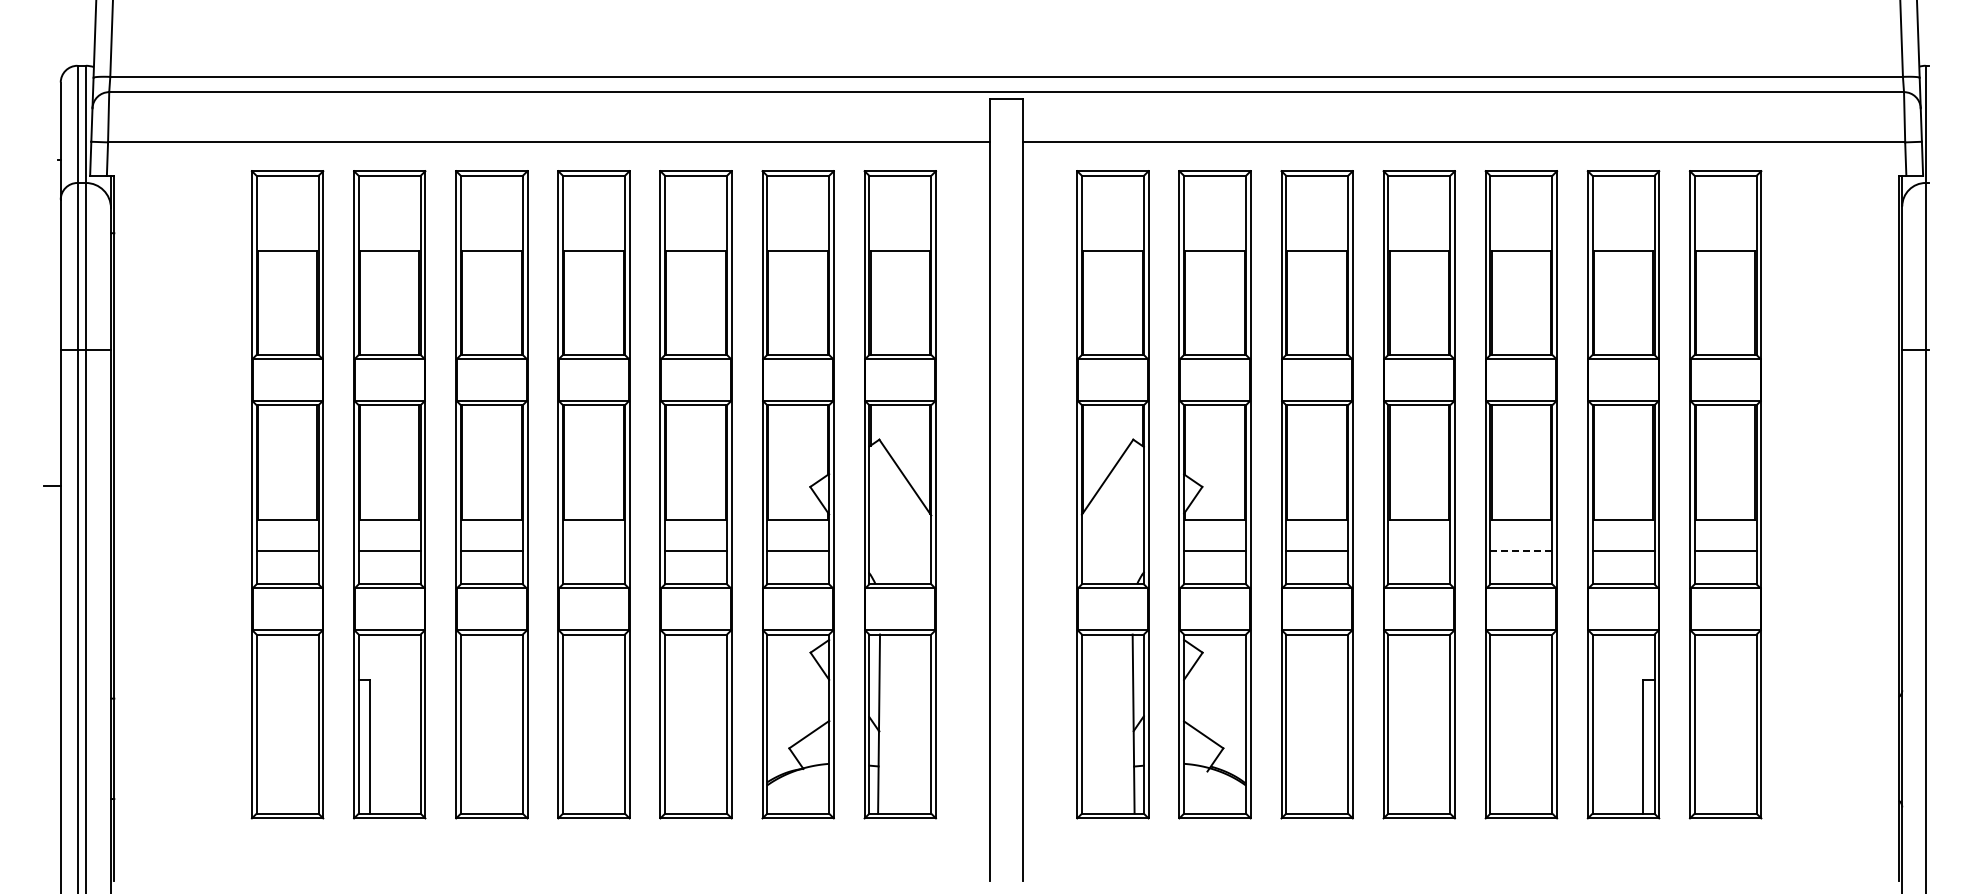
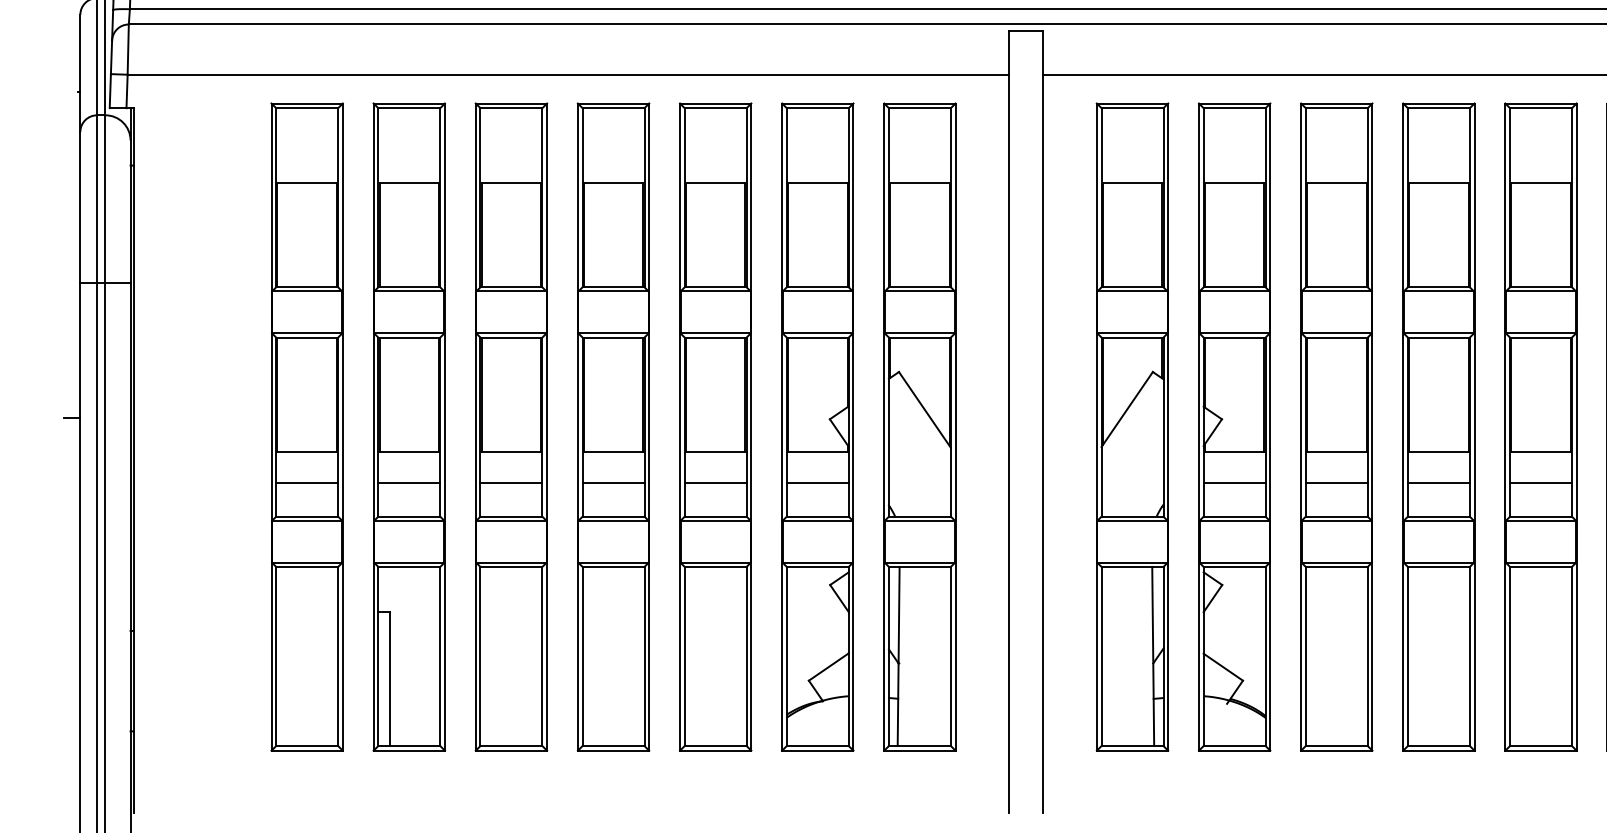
line: (593, 550) -> (613, 482), added
line: (1419, 550) -> (1439, 482), added
line: (1521, 550) -> (1541, 482), dashed -> solid

